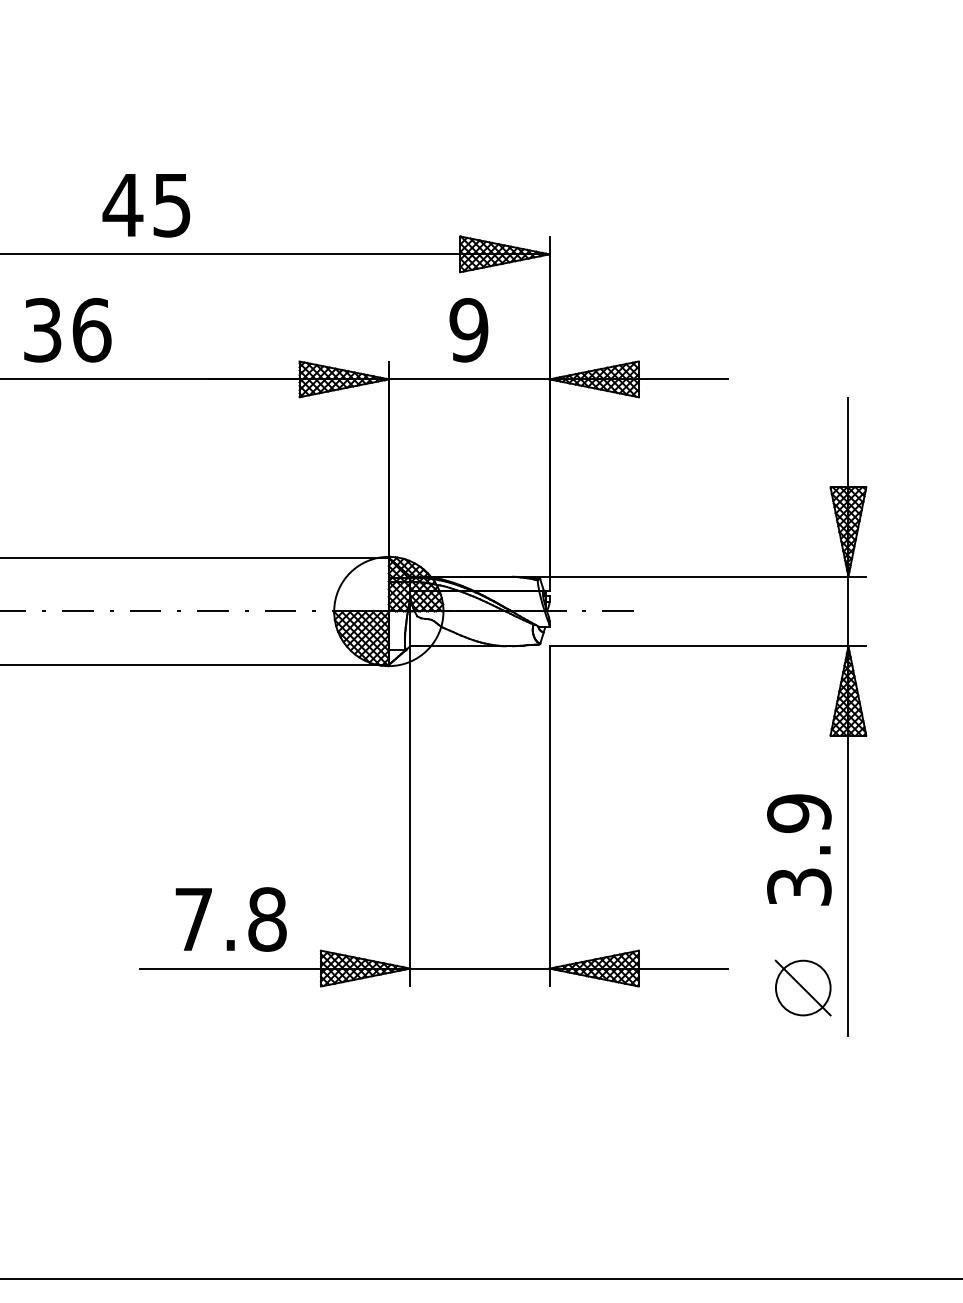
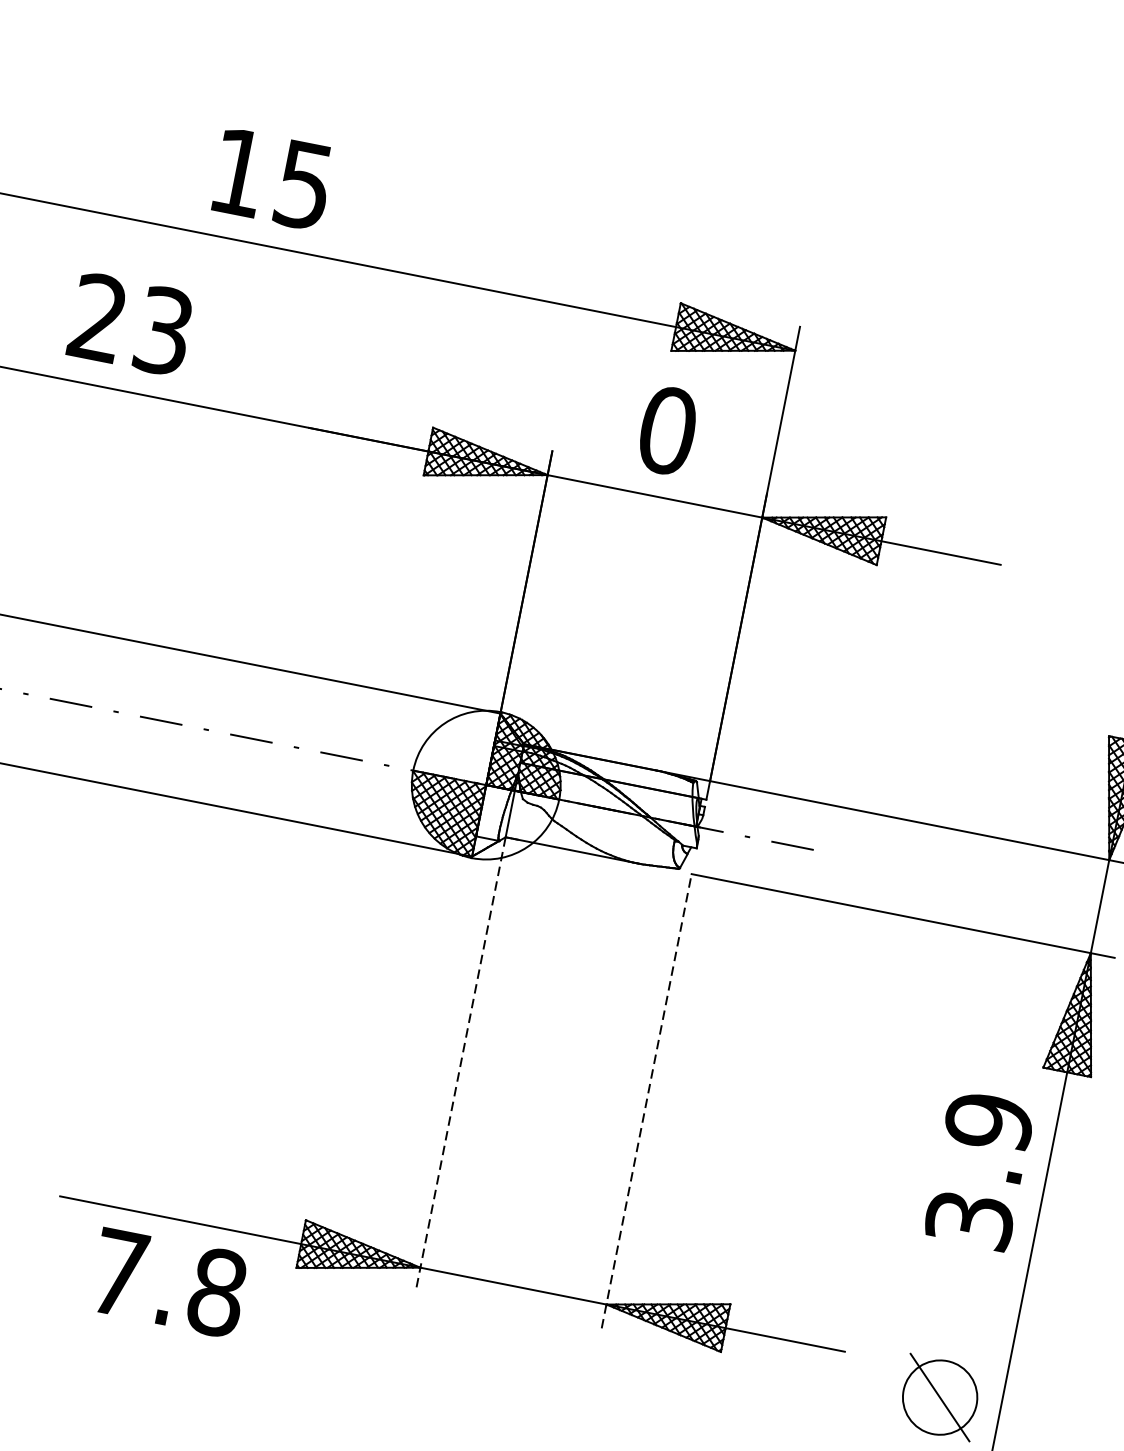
text: (122, 205) -> (237, 172), 45 -> 15
text: (67, 329) -> (131, 323), 36 -> 23
text: (468, 330) -> (666, 430), 9 -> 0
line: (549, 815) -> (646, 1100), solid -> dashed
line: (410, 816) -> (460, 1064), solid -> dashed
text: (799, 849) -> (979, 1170), moved
text: (230, 919) -> (167, 1282), moved

